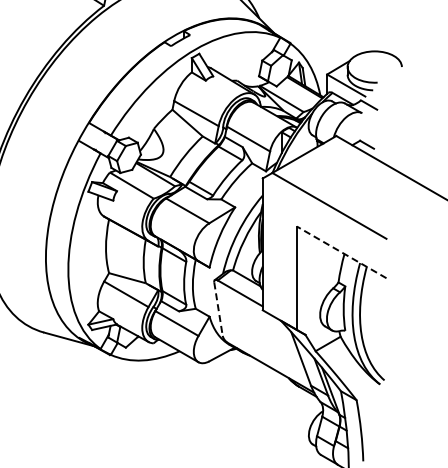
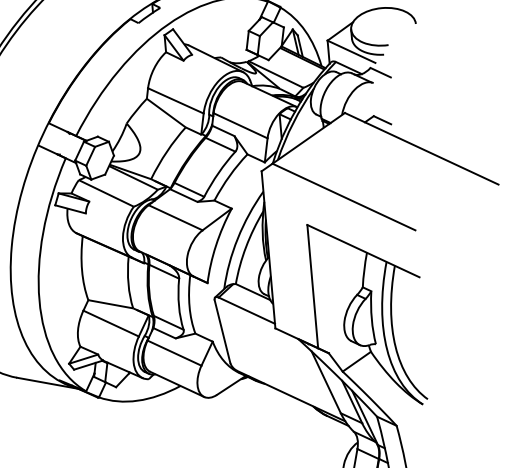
line: (341, 252) -> (363, 251), dashed -> solid
line: (218, 309) -> (222, 332), dashed -> solid

